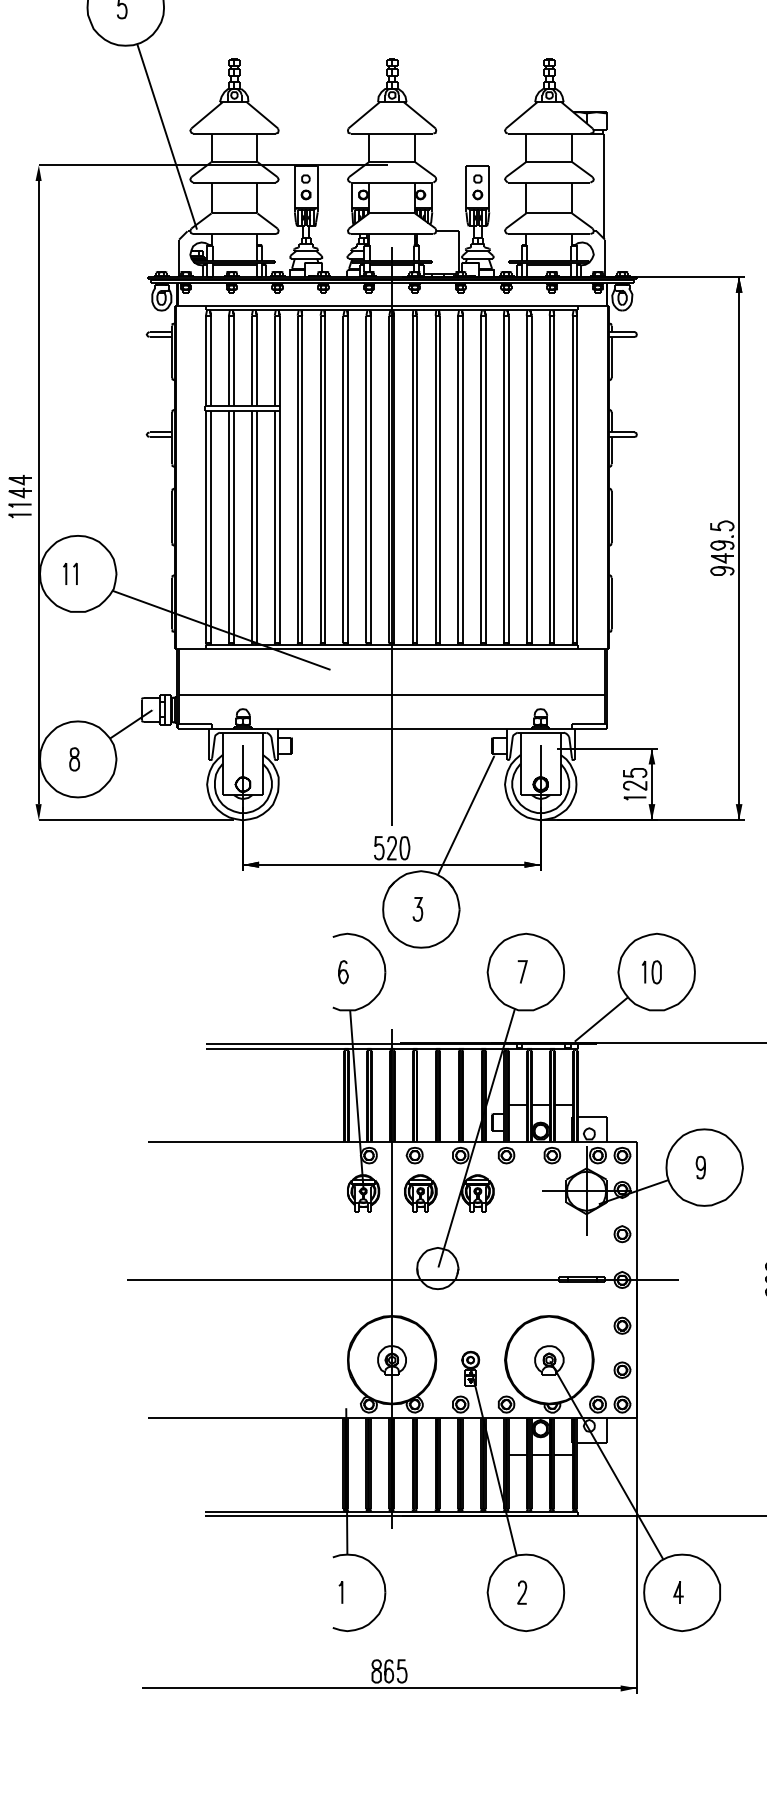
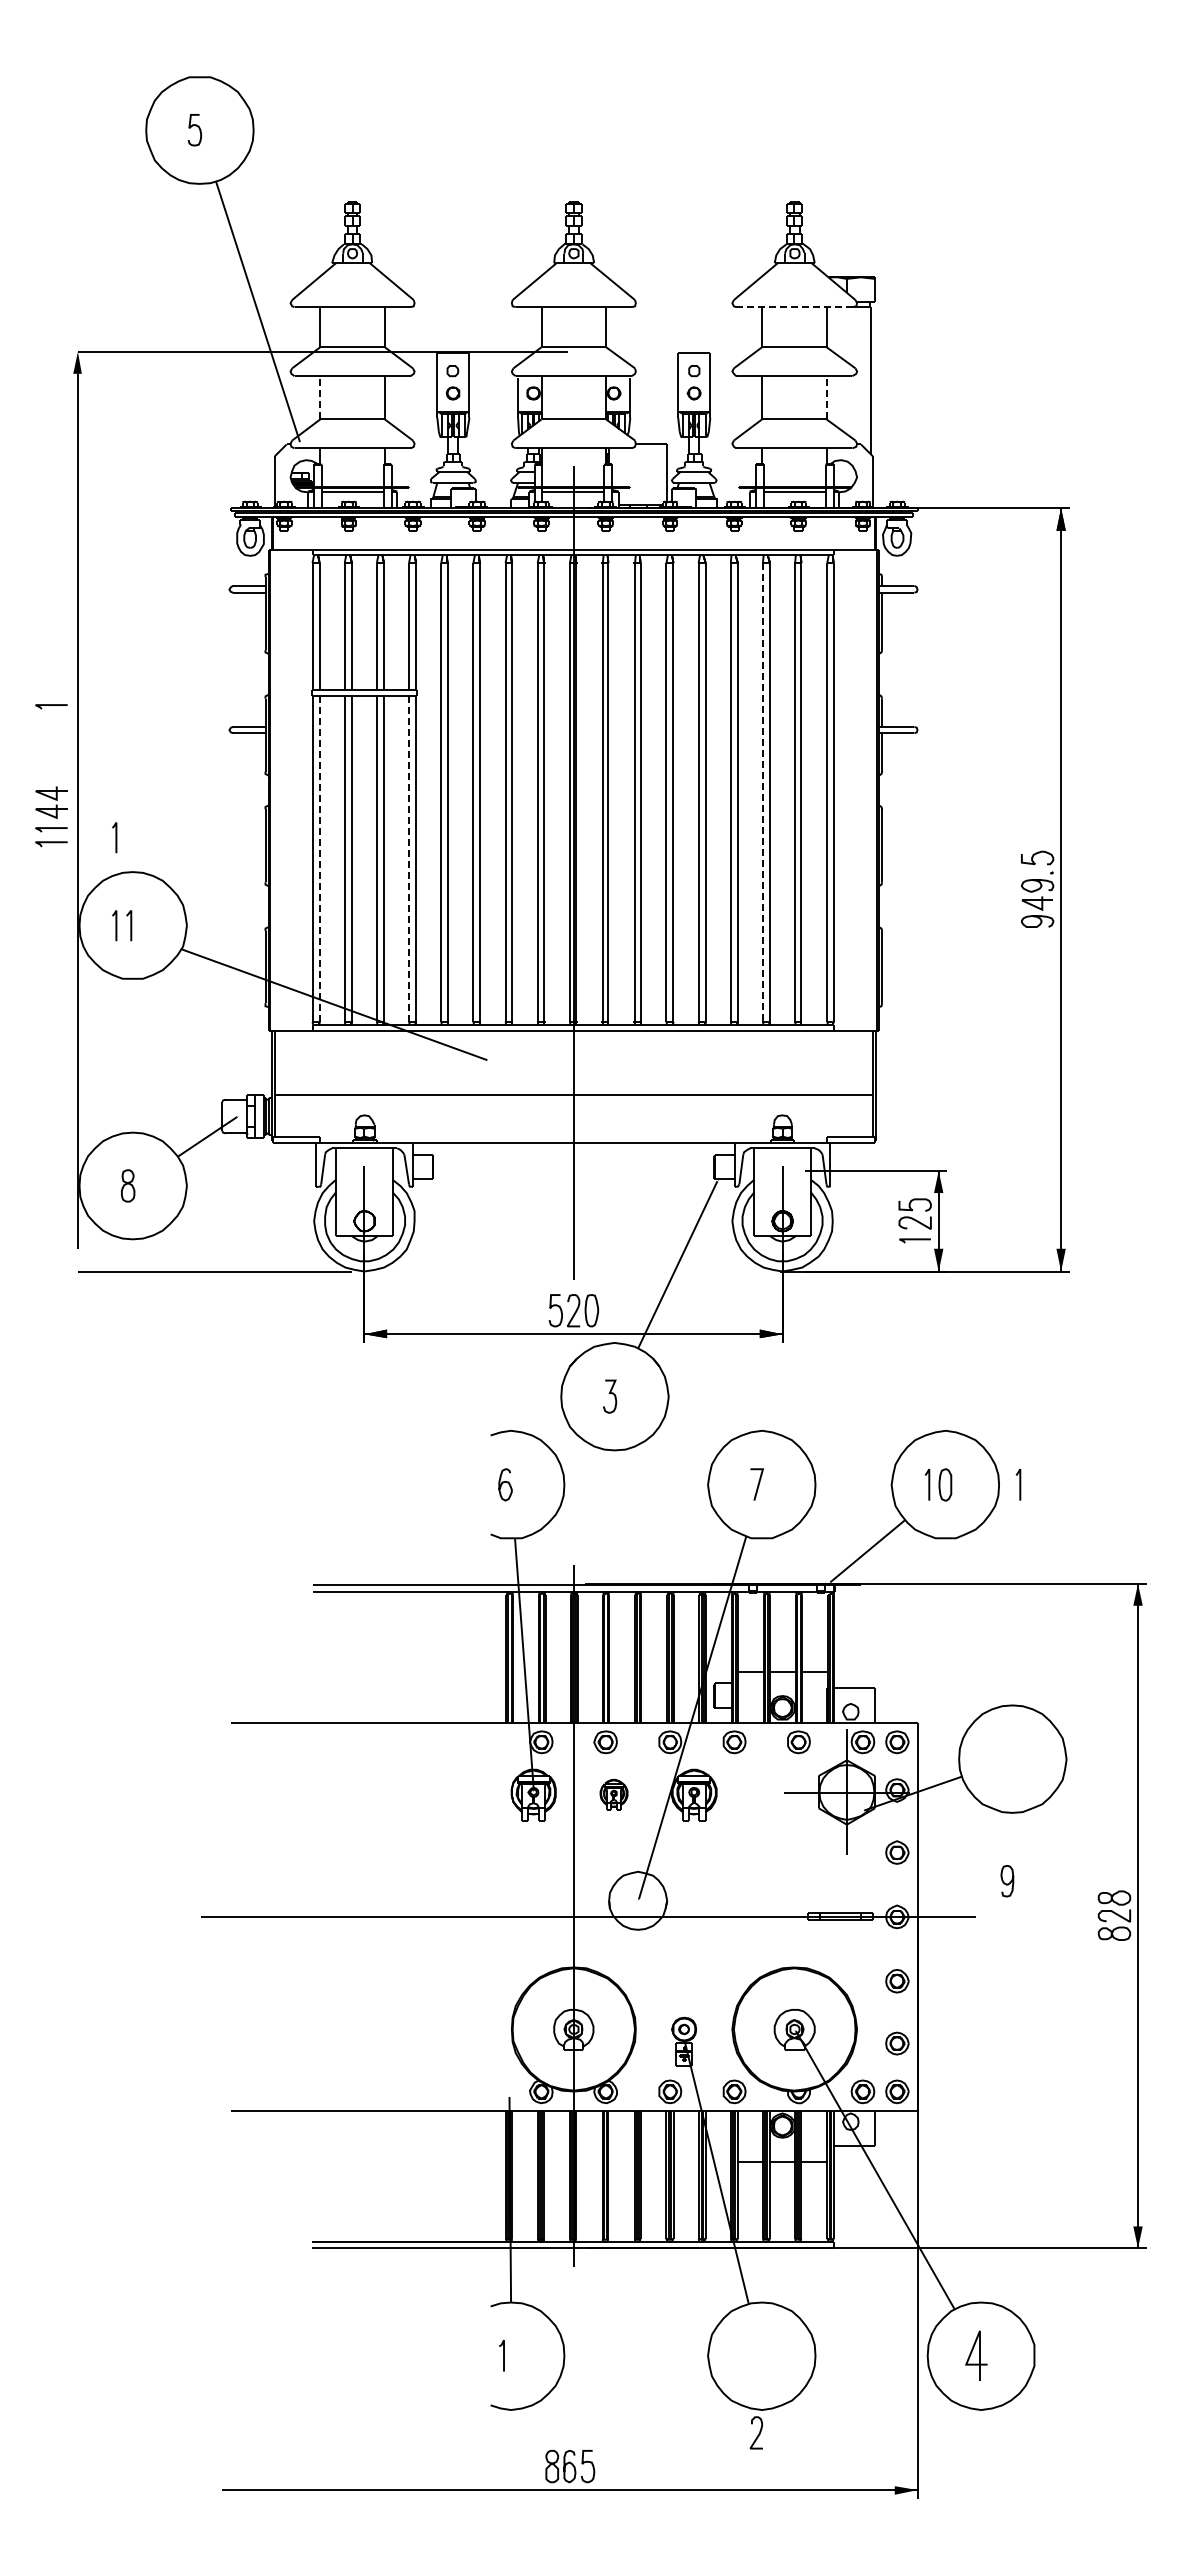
line: (549, 133) -> (794, 307), solid -> dashed
line: (211, 197) -> (320, 397), solid -> dashed
line: (572, 197) -> (826, 397), solid -> dashed
line: (20, 417) -> (51, 705), added
line: (526, 479) -> (762, 792), solid -> dashed
line: (65, 511) -> (115, 837), added
line: (210, 526) -> (319, 859), solid -> dashed
line: (275, 526) -> (409, 859), solid -> dashed
fill: (38, 811) -> (77, 1259), removed
line: (709, 972) -> (1019, 1484), added
curve: (700, 1169) -> (1007, 1883), moved
part: (420, 1192) -> (613, 1794), size x0.6
part: (678, 1592) -> (976, 2355), size x1.6
curve: (523, 1593) -> (758, 2433), moved

